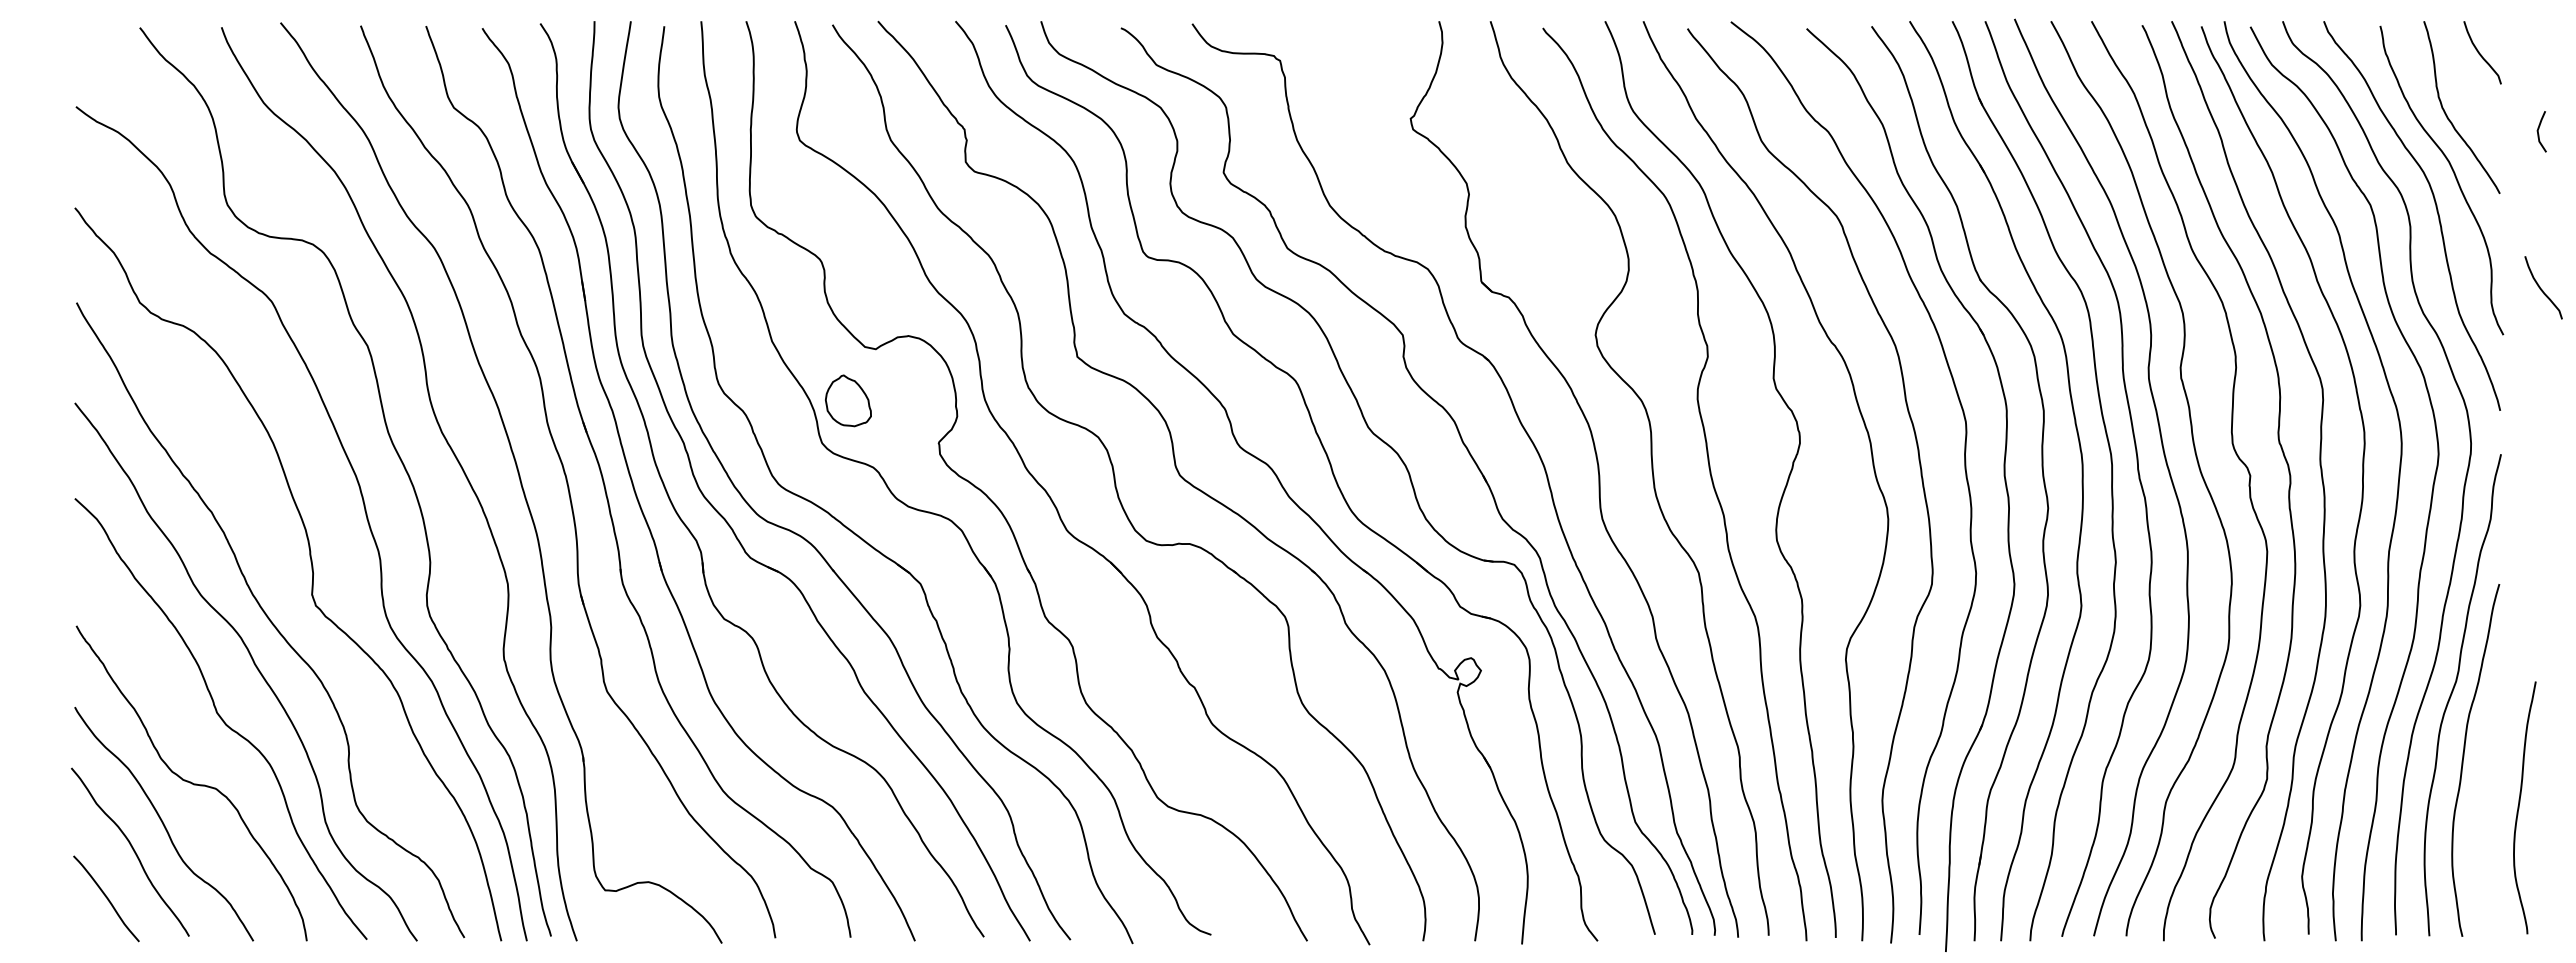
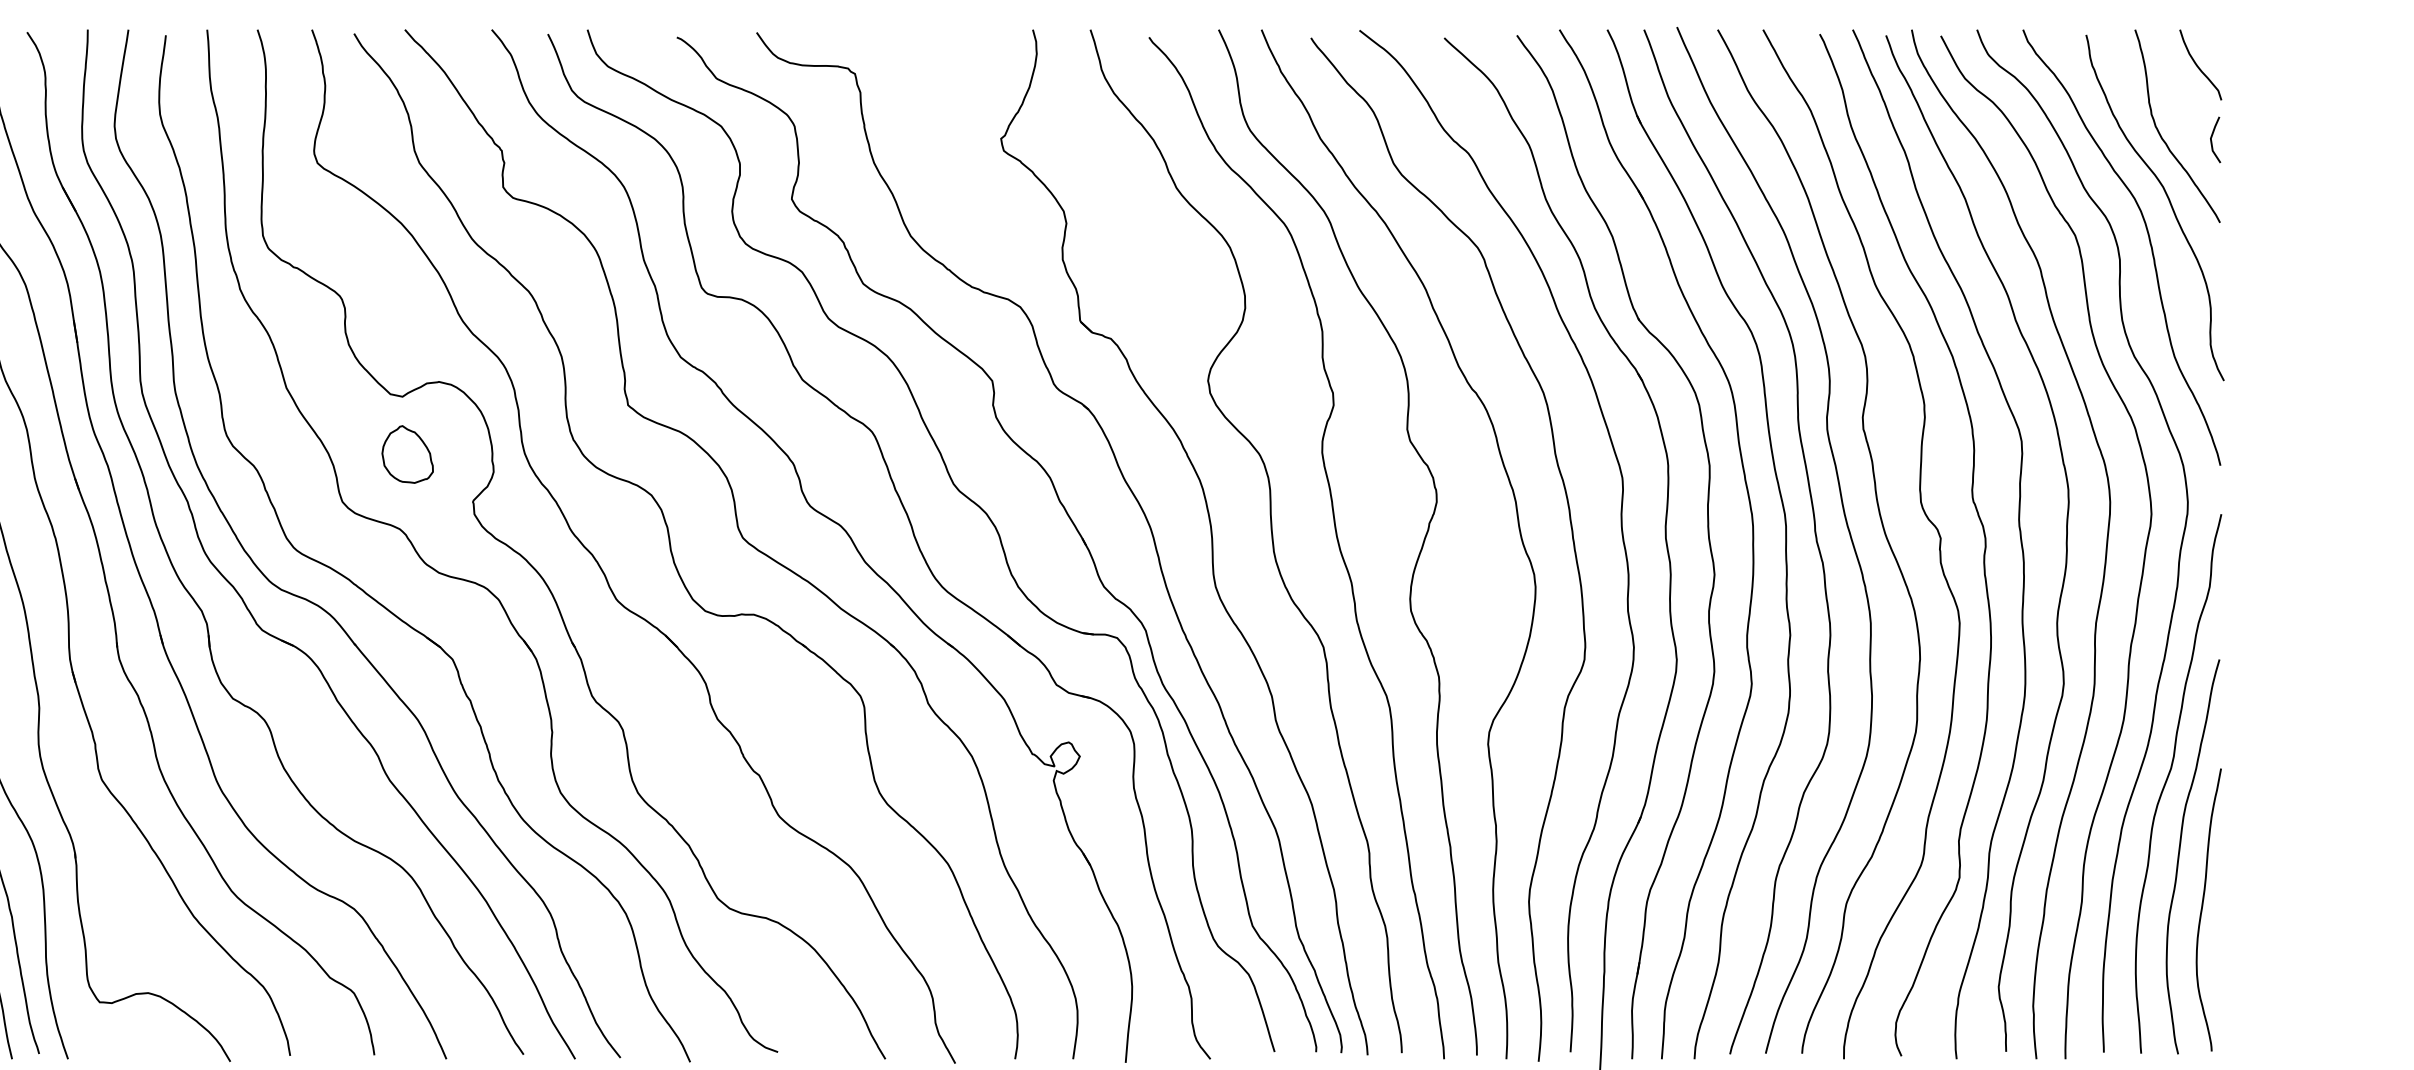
line: (2538, 131) -> (2211, 139), moved
curve: (2541, 288) -> (2266, 328), removed
part: (848, 400) -> (407, 454), moved
curve: (2519, 807) -> (2202, 909), moved

